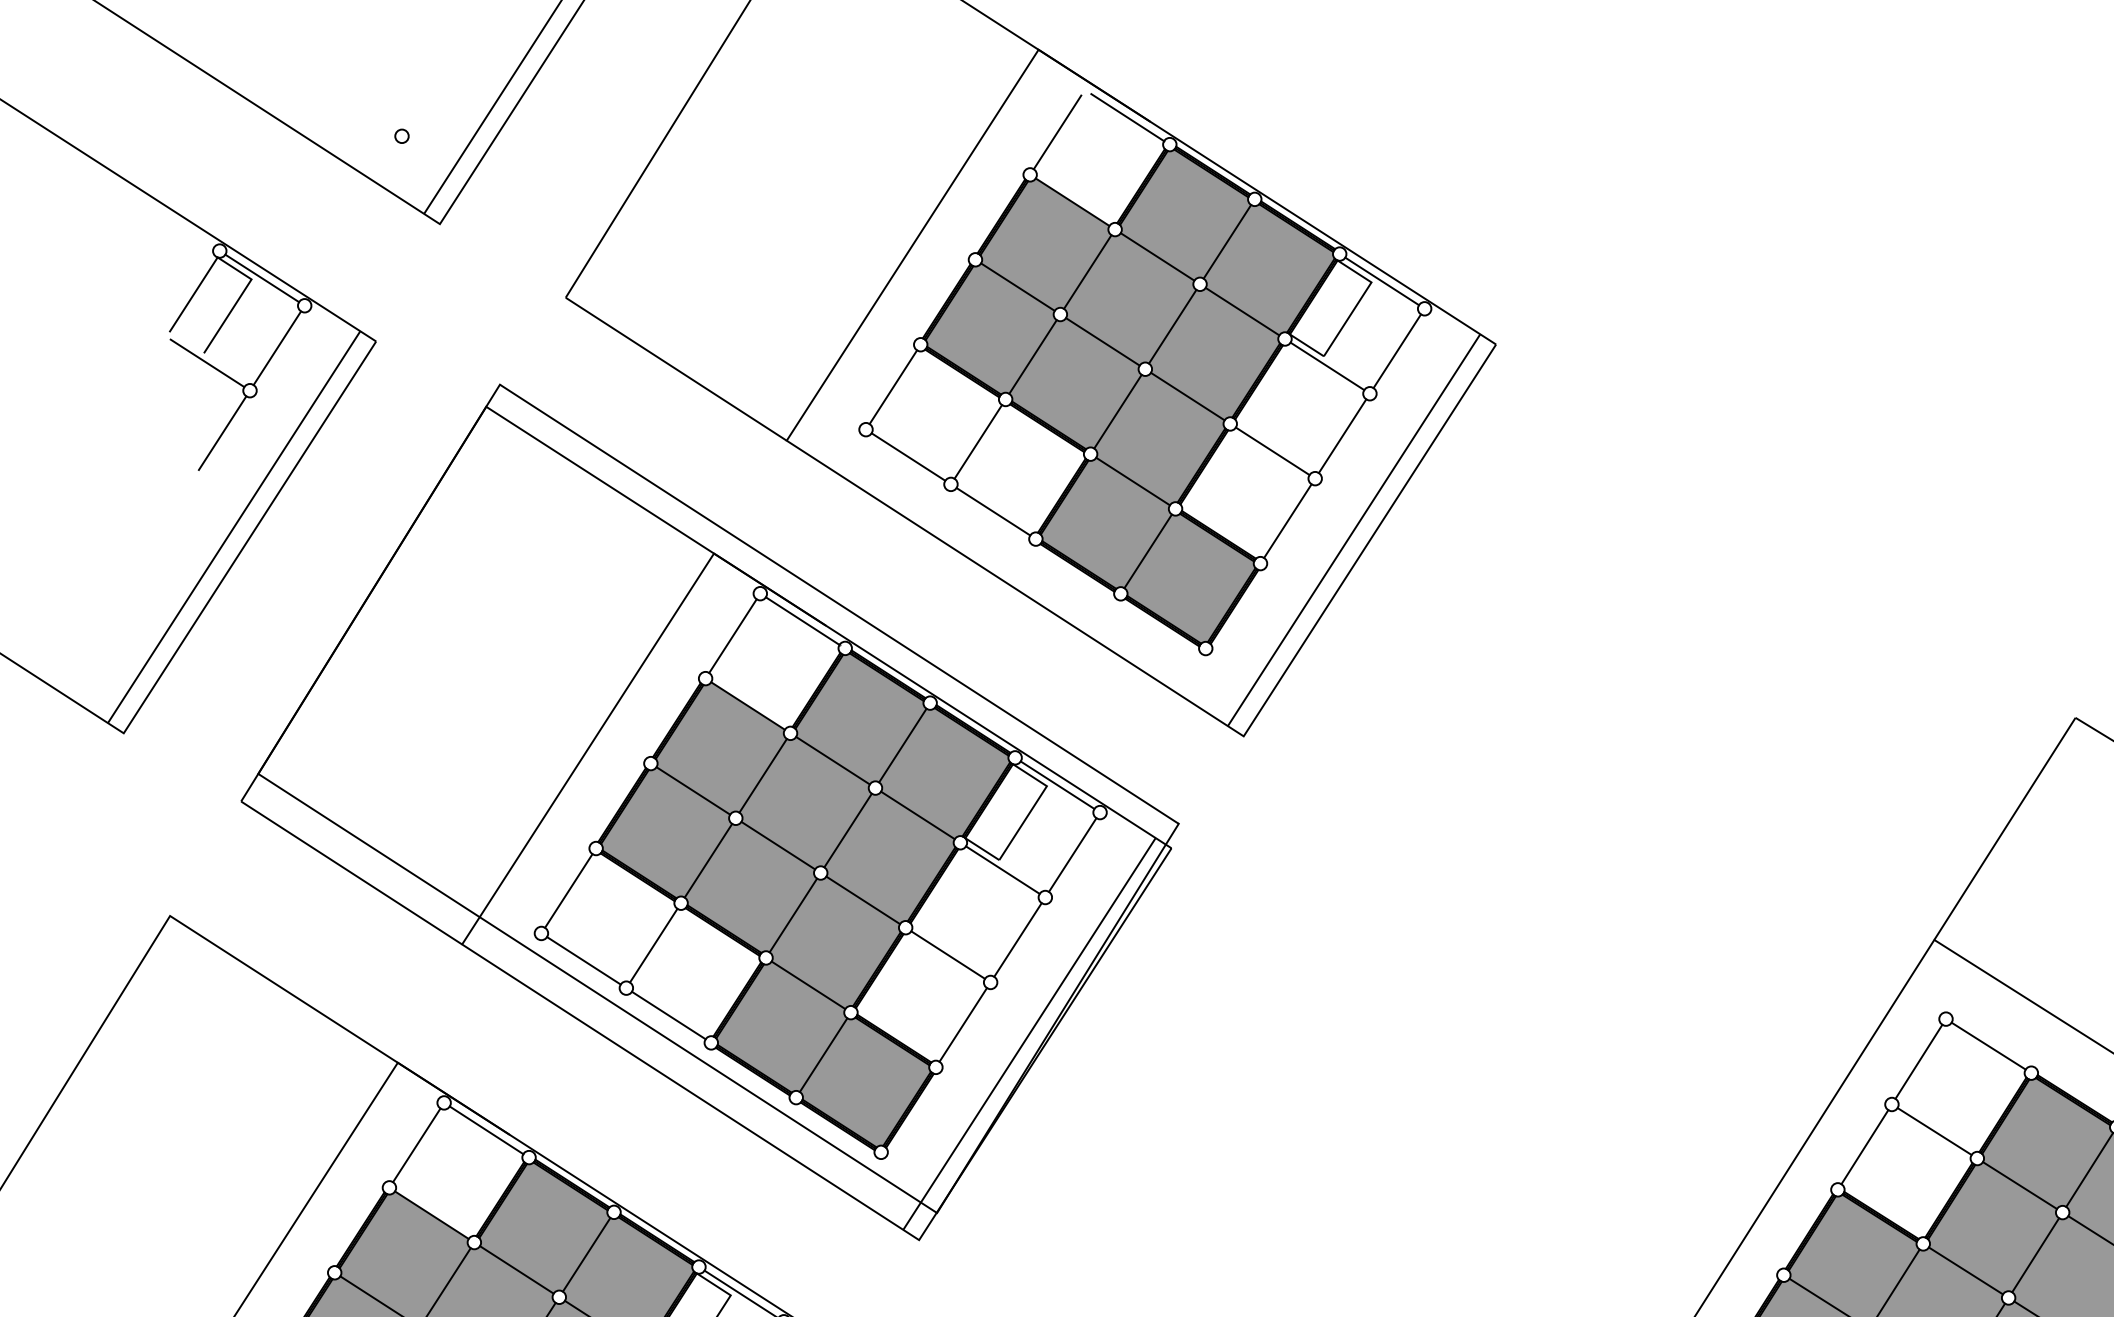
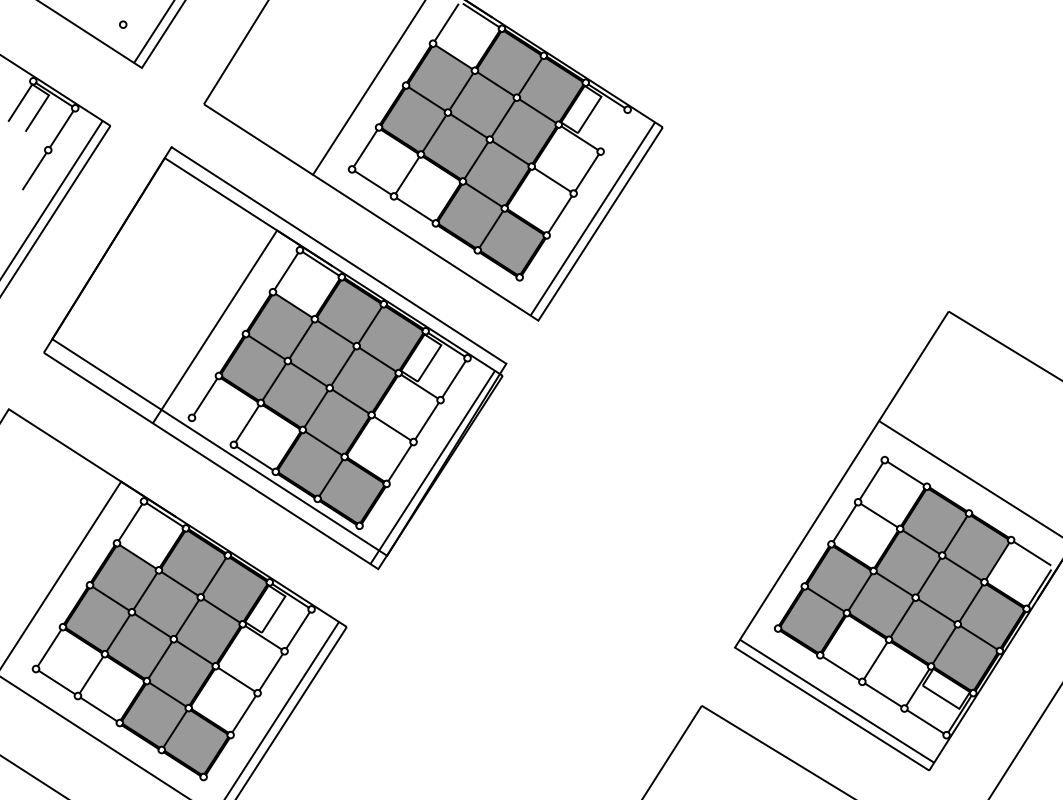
line: (1395, 350) -> (613, 130), removed
line: (207, 362) -> (27, 136), removed
line: (582, 961) -> (212, 431), removed

